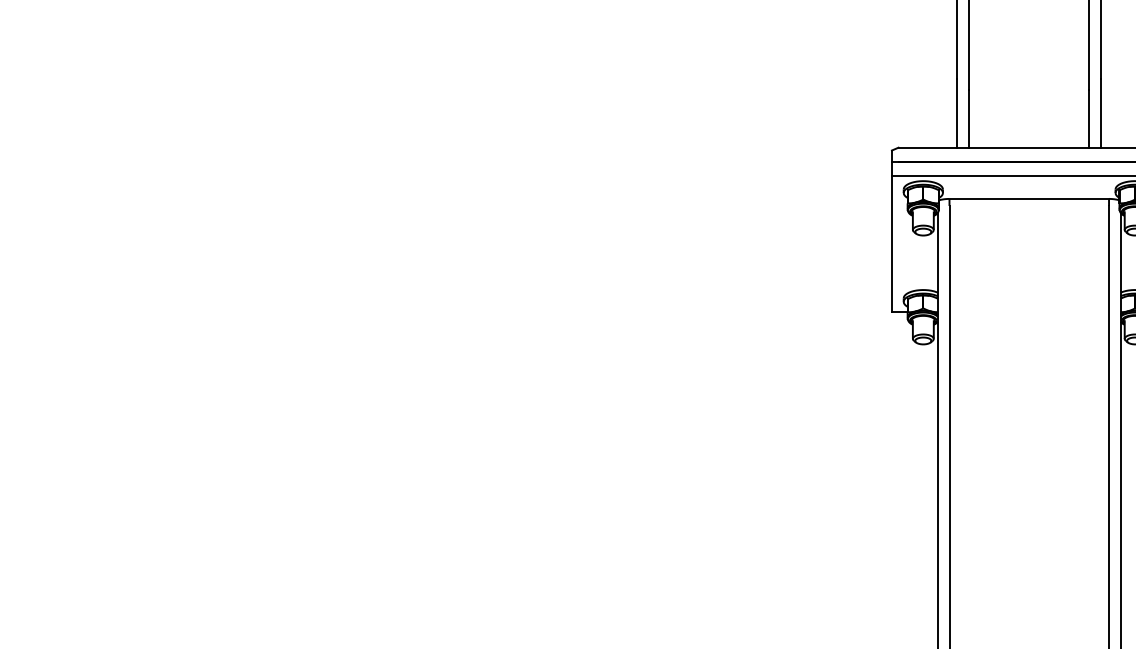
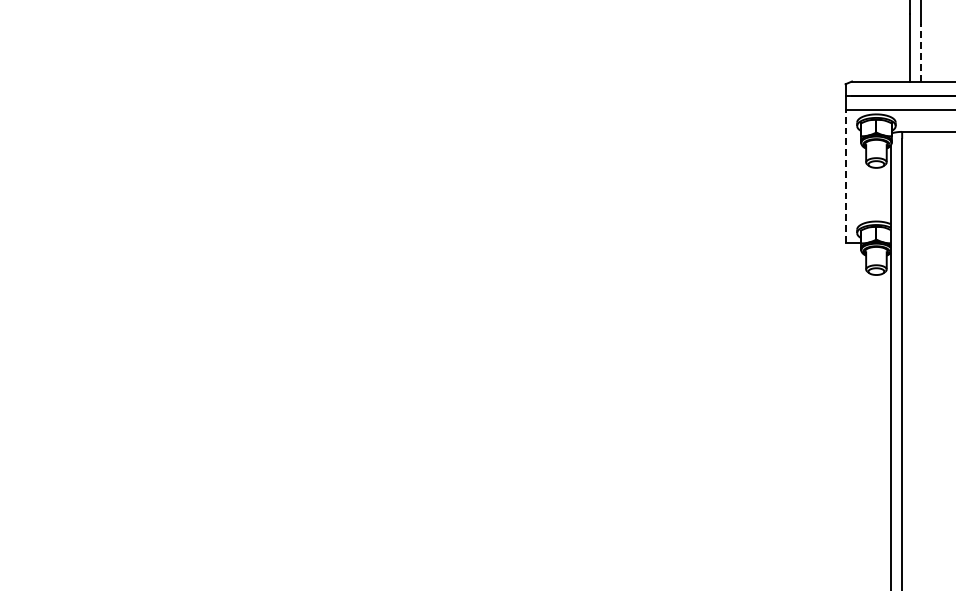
line: (969, 118) -> (921, 52), solid -> dashed
line: (891, 243) -> (845, 175), solid -> dashed

